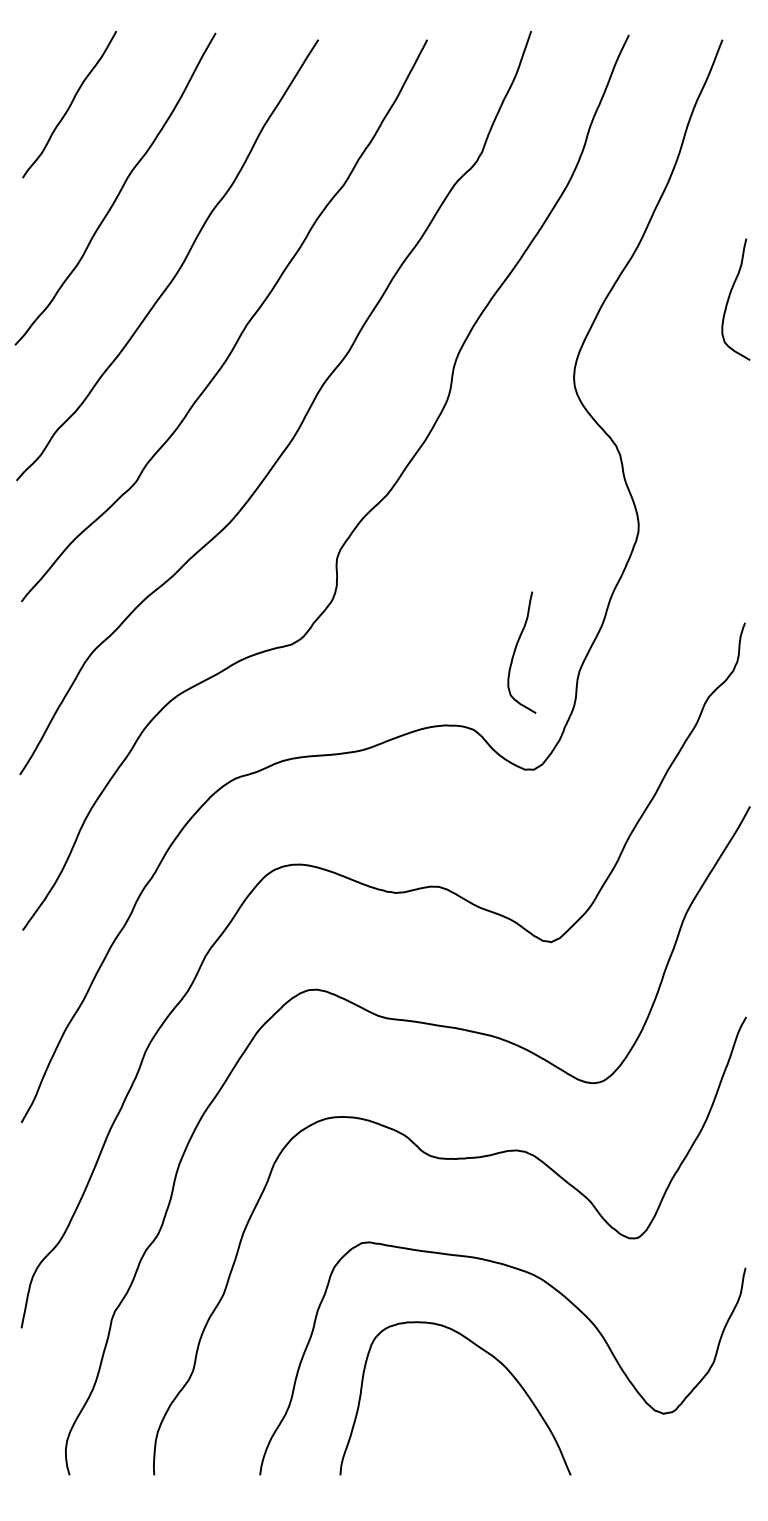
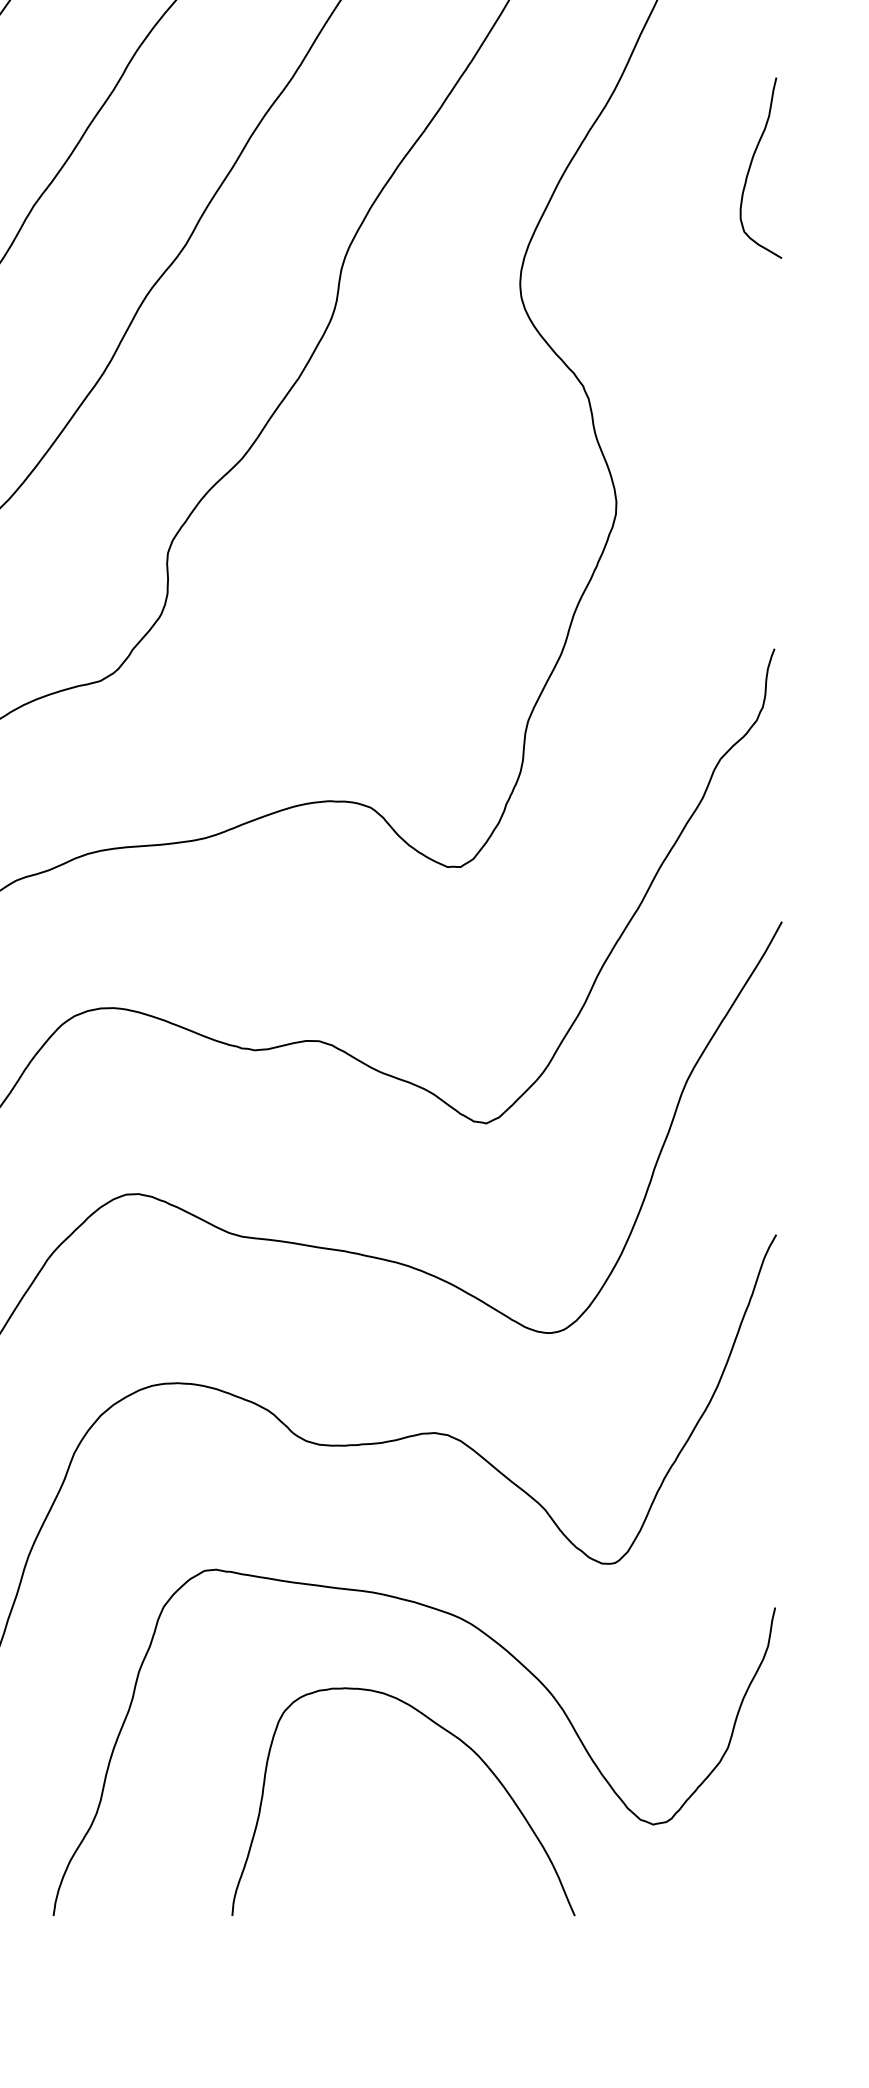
curve: (516, 649) -> (434, 688), removed
curve: (485, 1352) -> (448, 1733), moved

